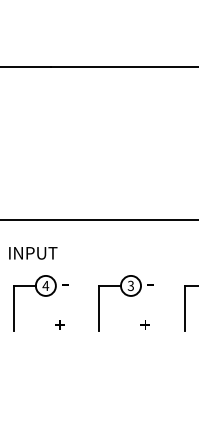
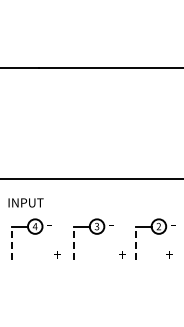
line: (14, 307) -> (12, 242), solid -> dashed
line: (99, 307) -> (74, 242), solid -> dashed
line: (185, 307) -> (136, 242), solid -> dashed
text: (59, 324) -> (57, 254), moved
text: (145, 324) -> (122, 254), moved

